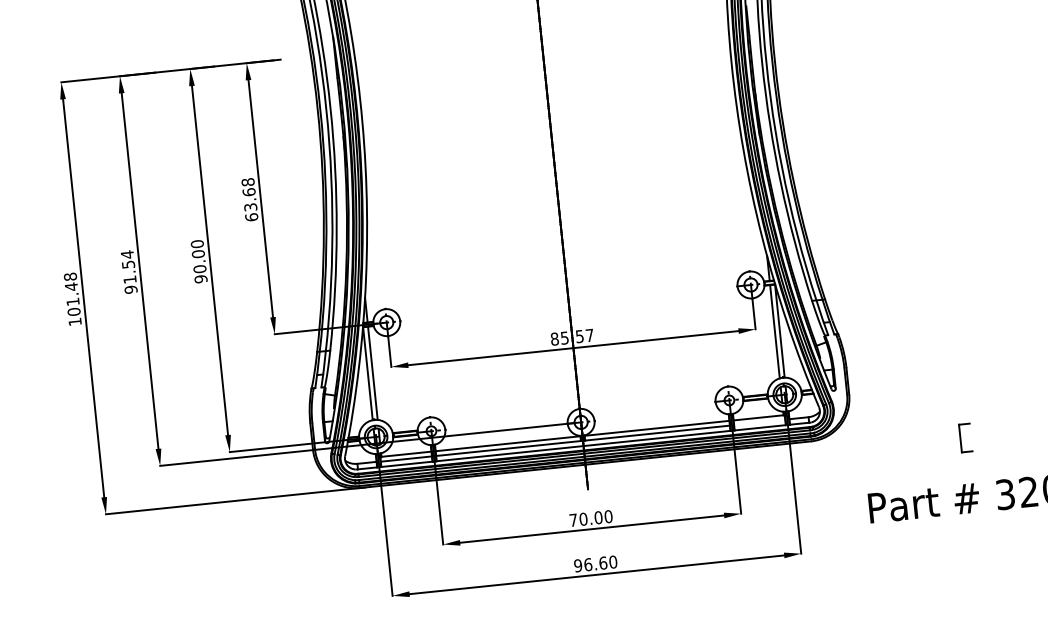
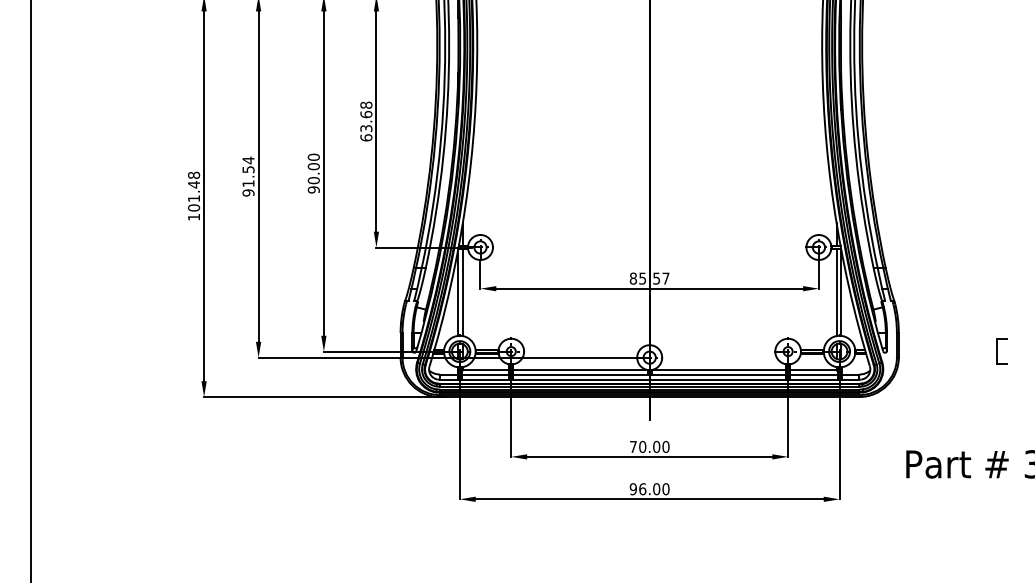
line: (759, 422) -> (813, 374), added
part: (965, 437) -> (1001, 351), moved
text: (602, 562) -> (656, 488), 96.60 -> 96.00

